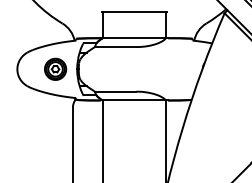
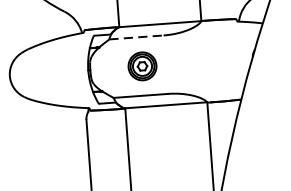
line: (115, 47) -> (136, 38), solid -> dashed
part: (55, 68) -> (142, 65), moved

